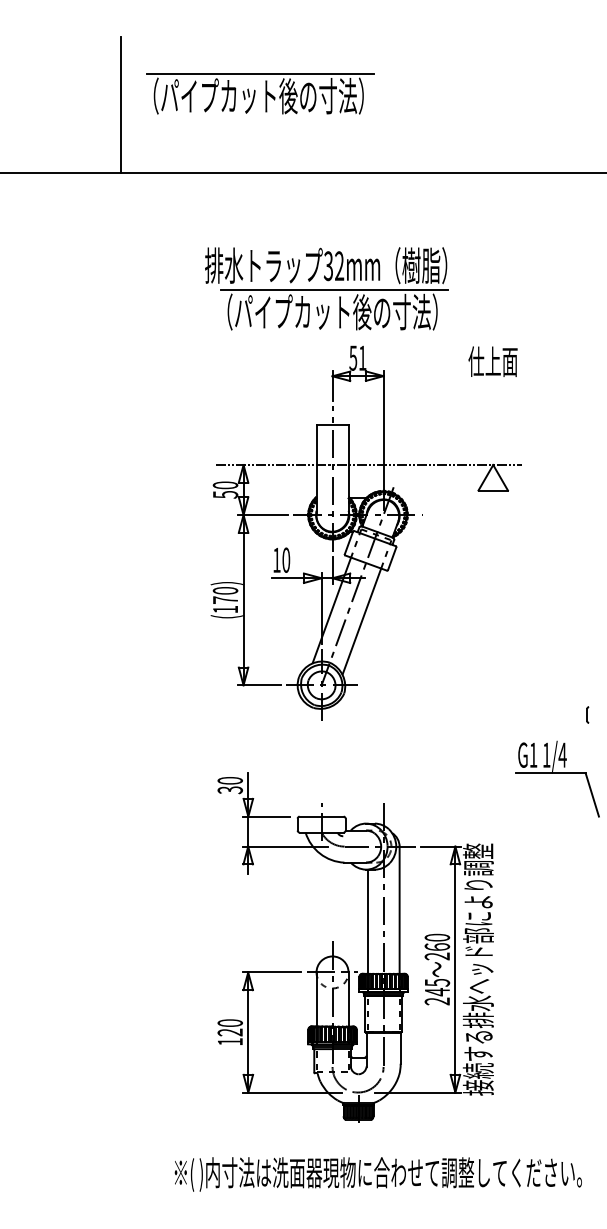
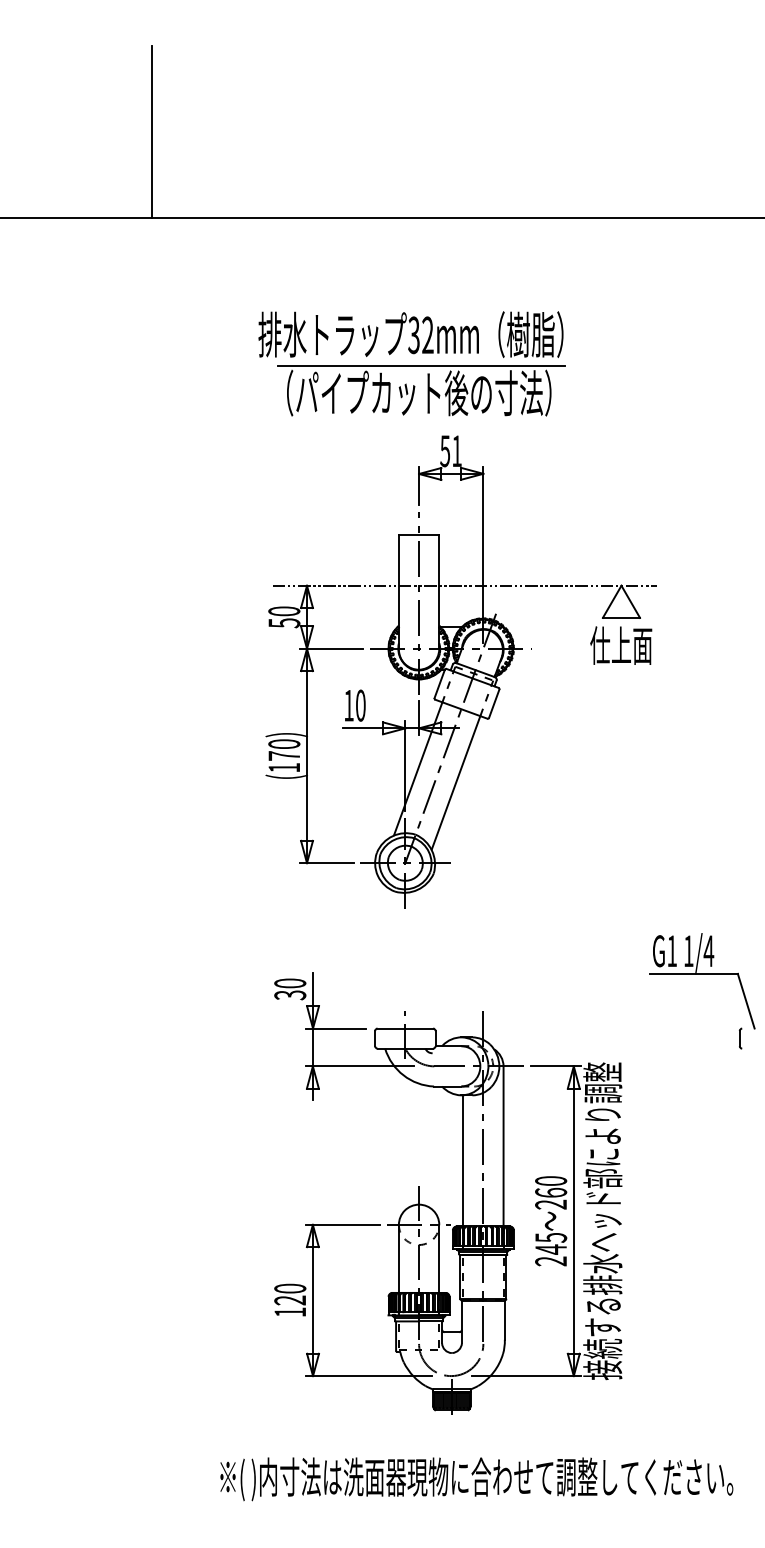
part: (260, 94) -> (328, 118), removed
text: (493, 361) -> (621, 645), moved
part: (587, 714) -> (740, 1038), moved

